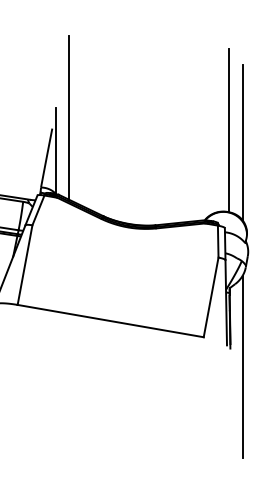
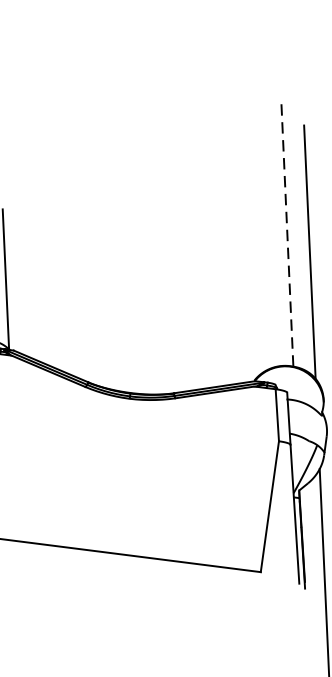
line: (69, 118) -> (25, 225), removed
line: (229, 130) -> (287, 233), solid -> dashed

